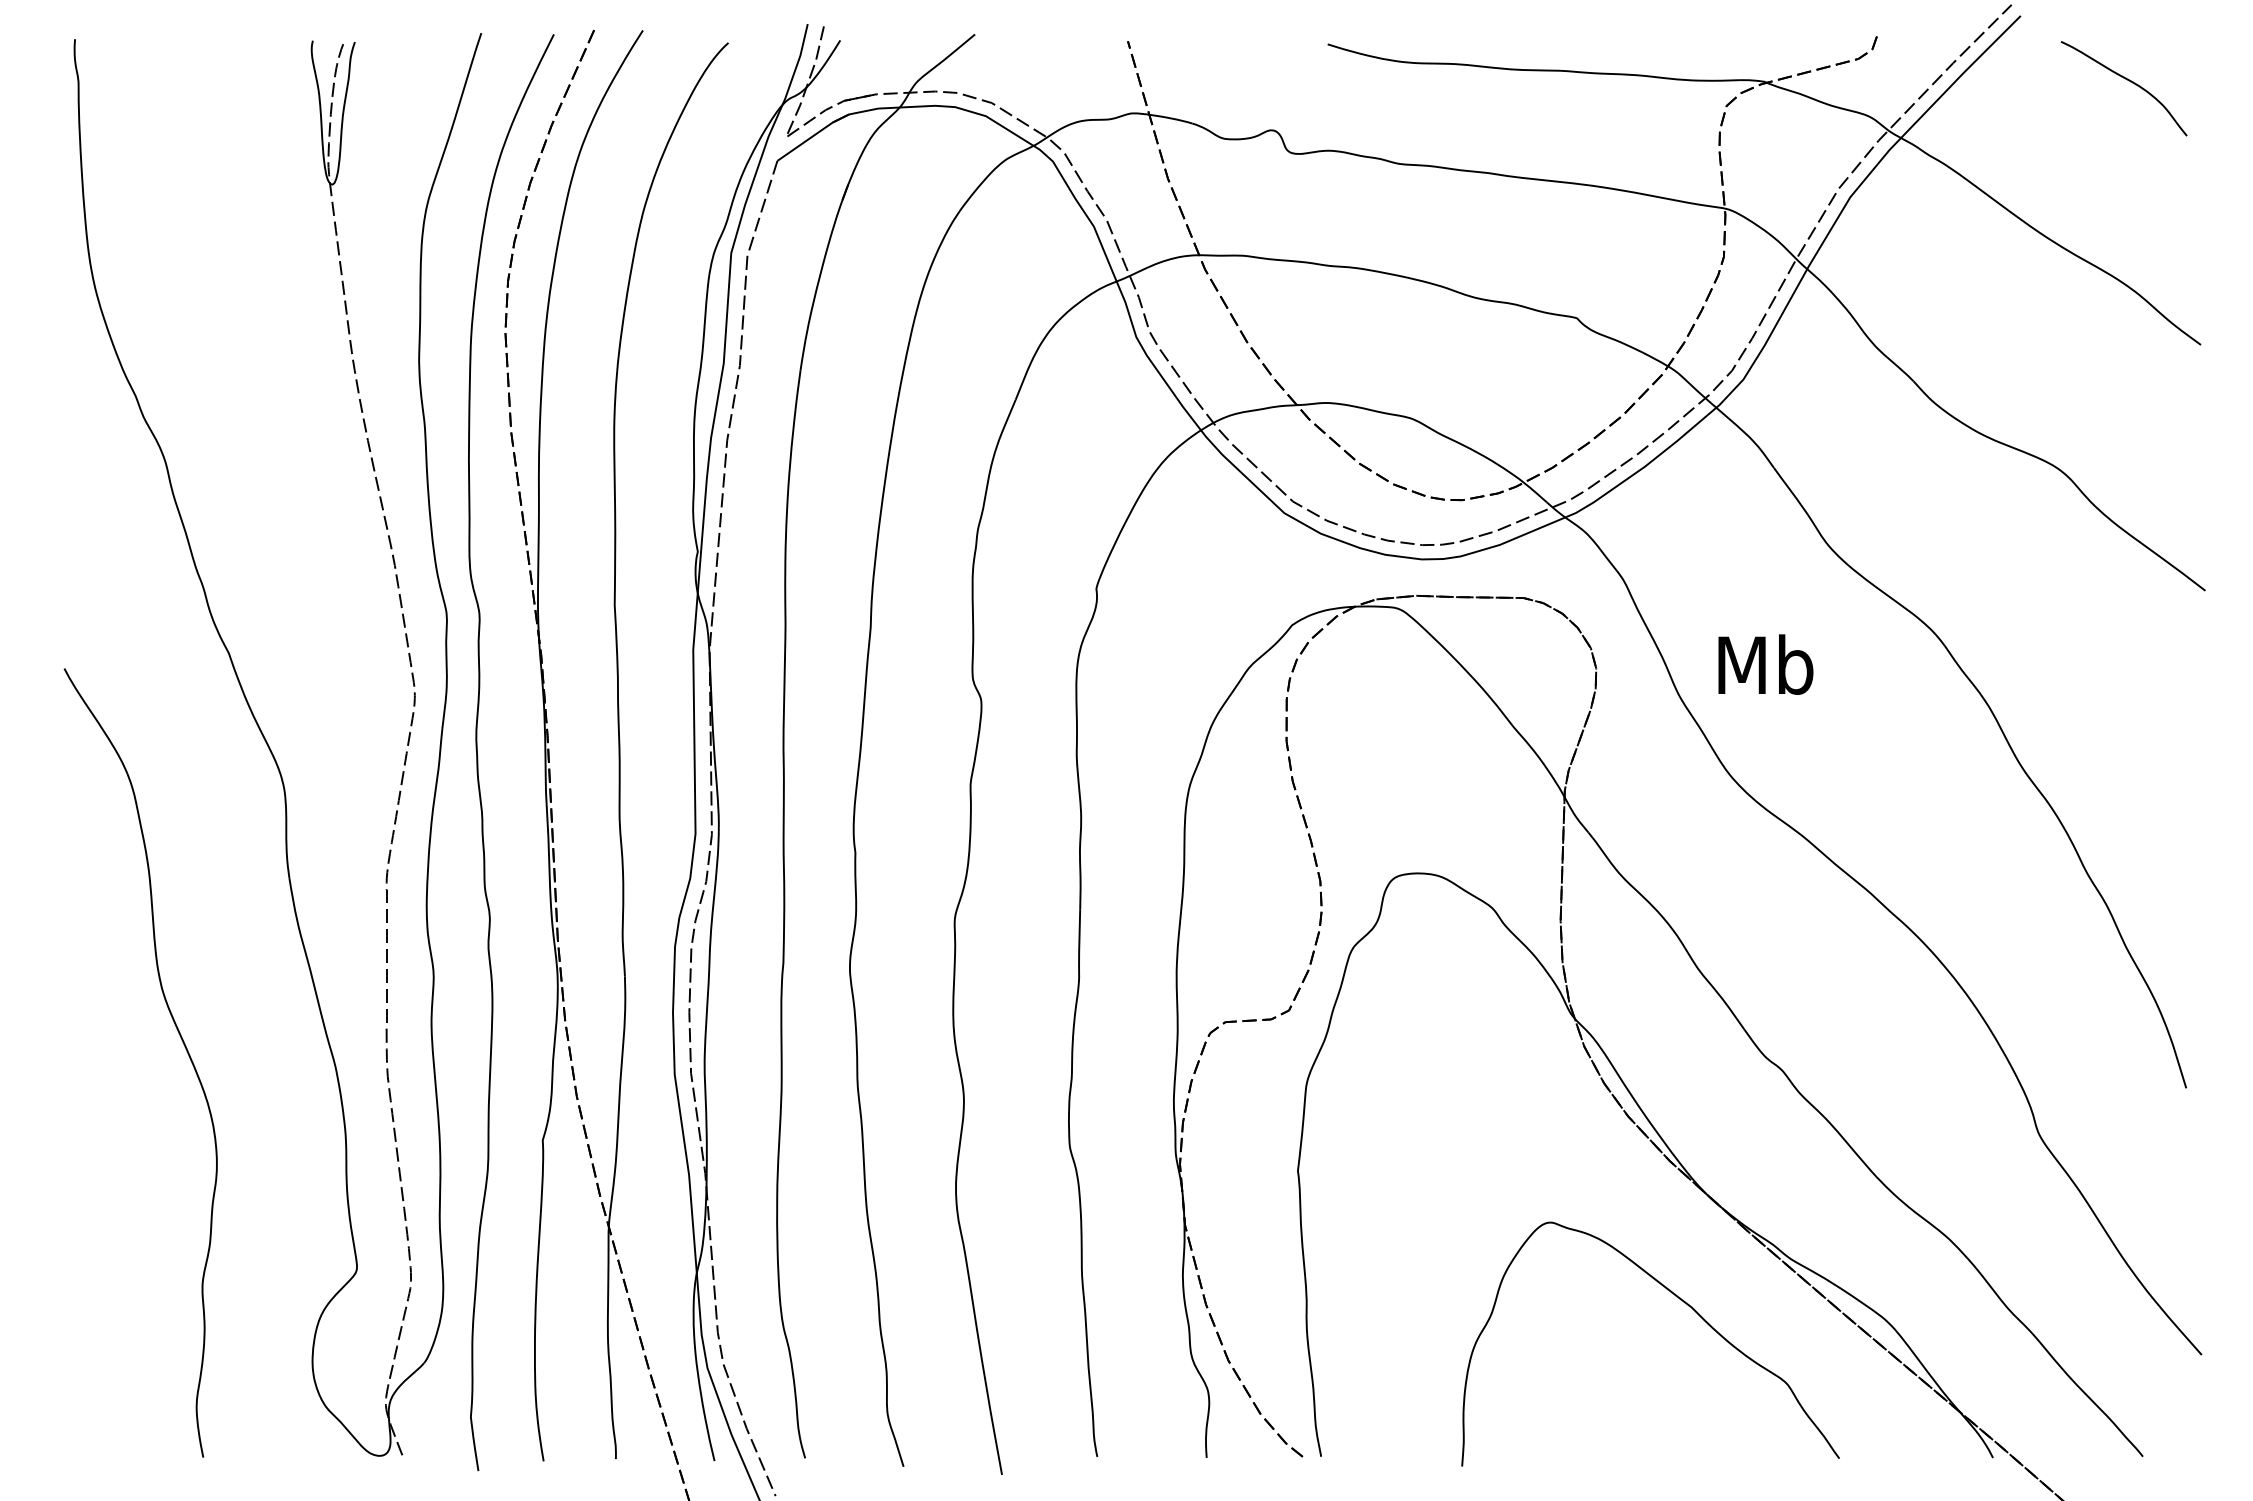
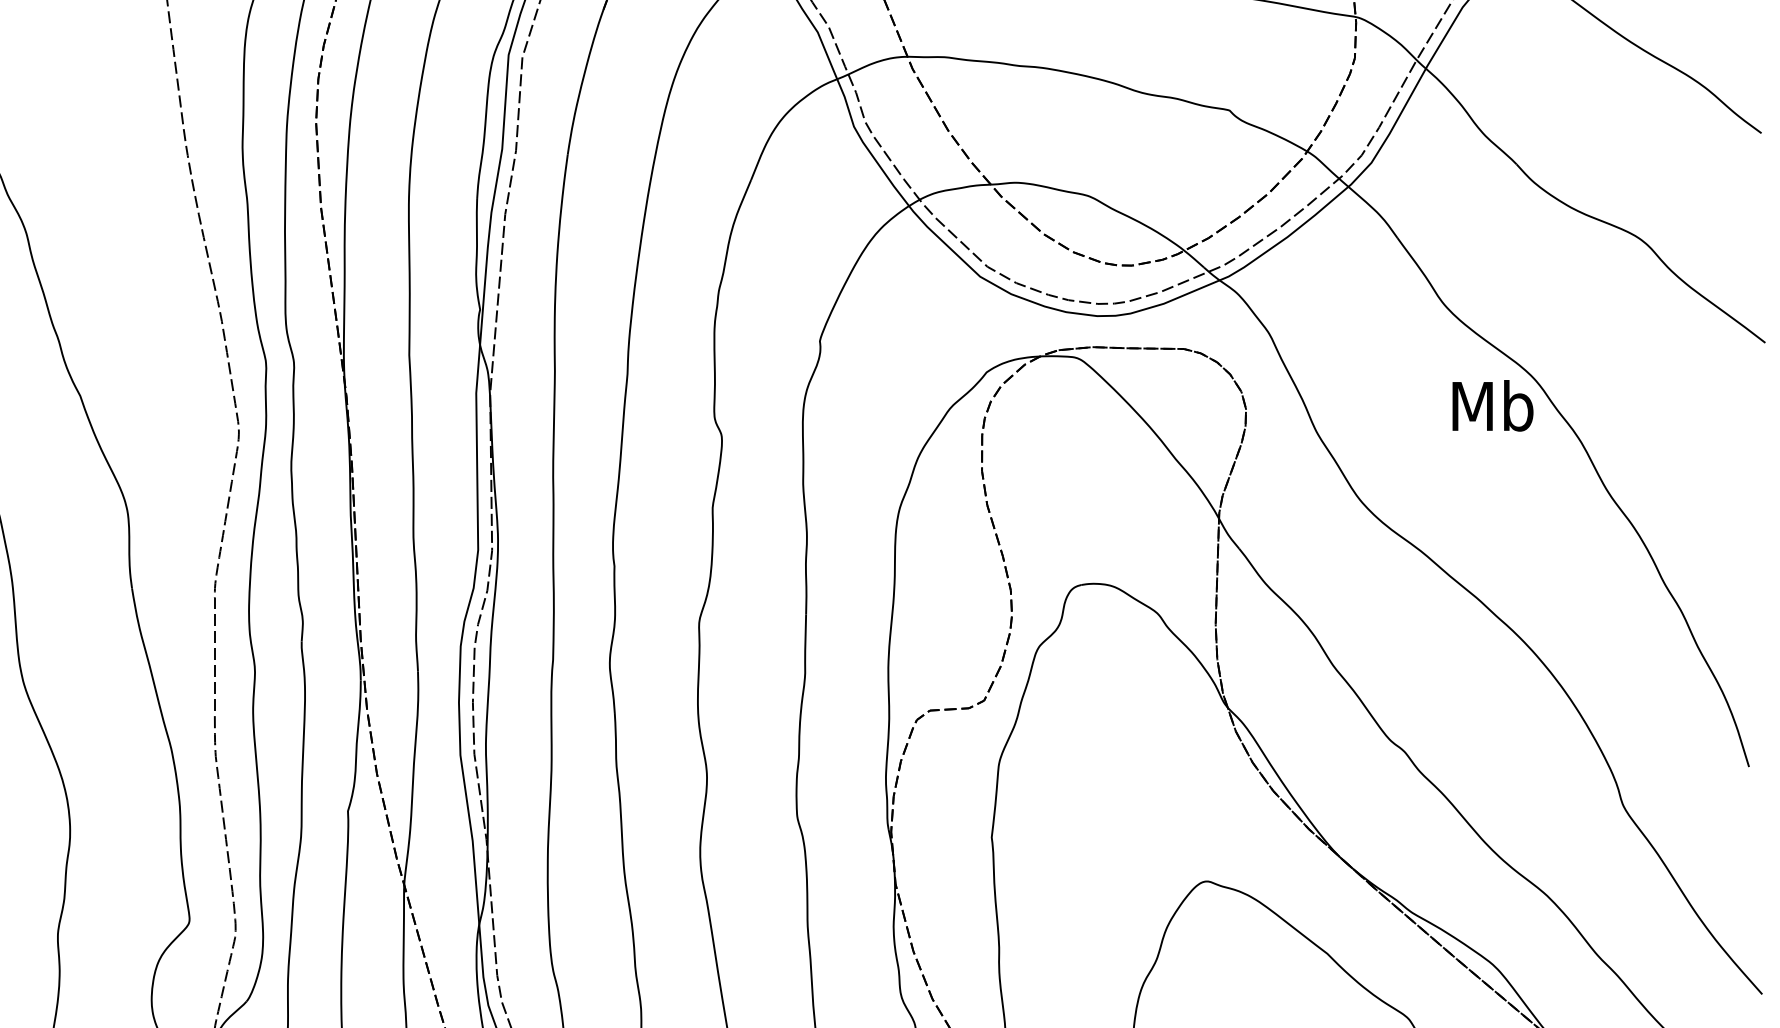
text: (1765, 664) -> (1492, 405), moved

